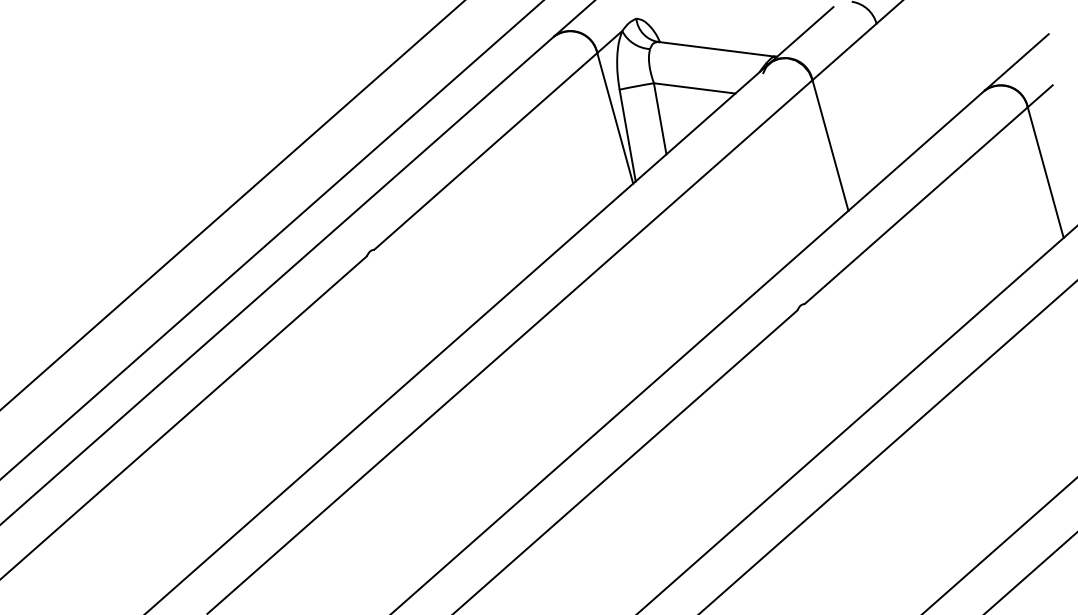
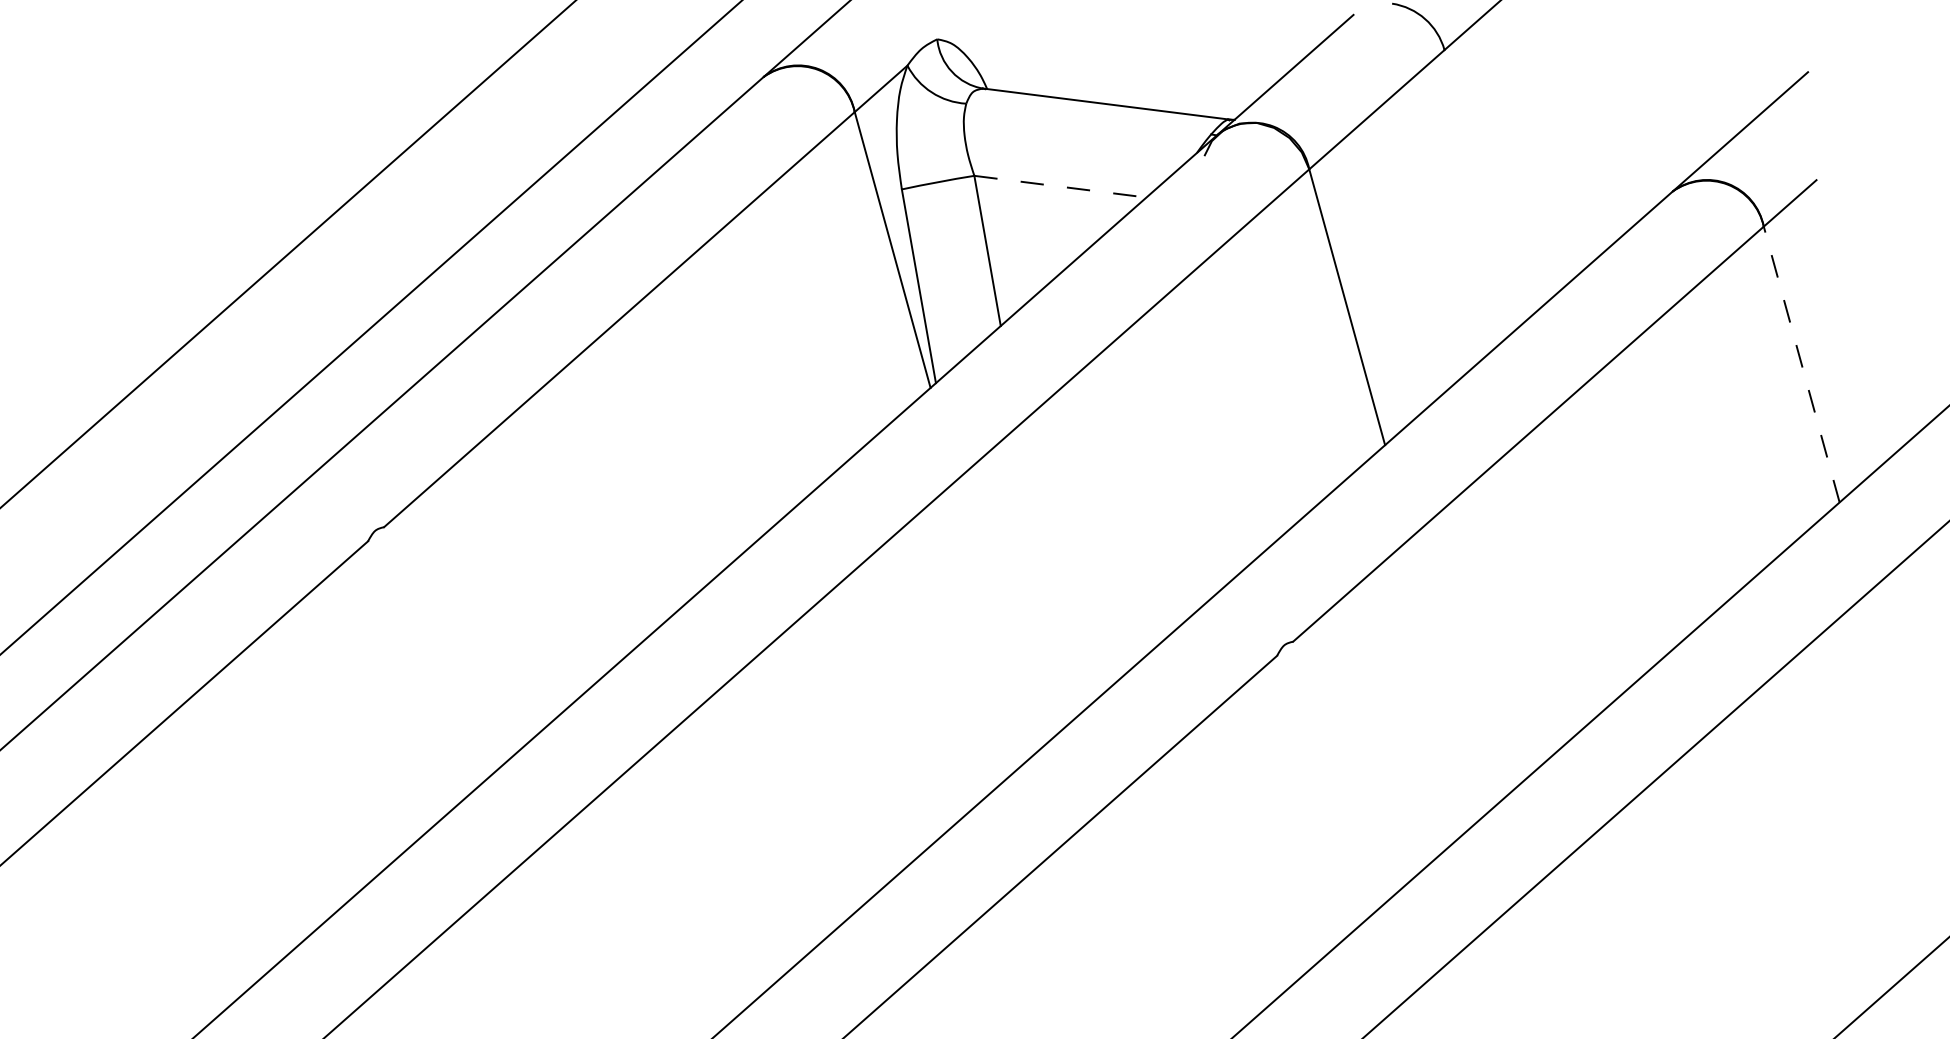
line: (695, 88) -> (1062, 186), solid -> dashed
line: (1045, 172) -> (1801, 364), solid -> dashed

